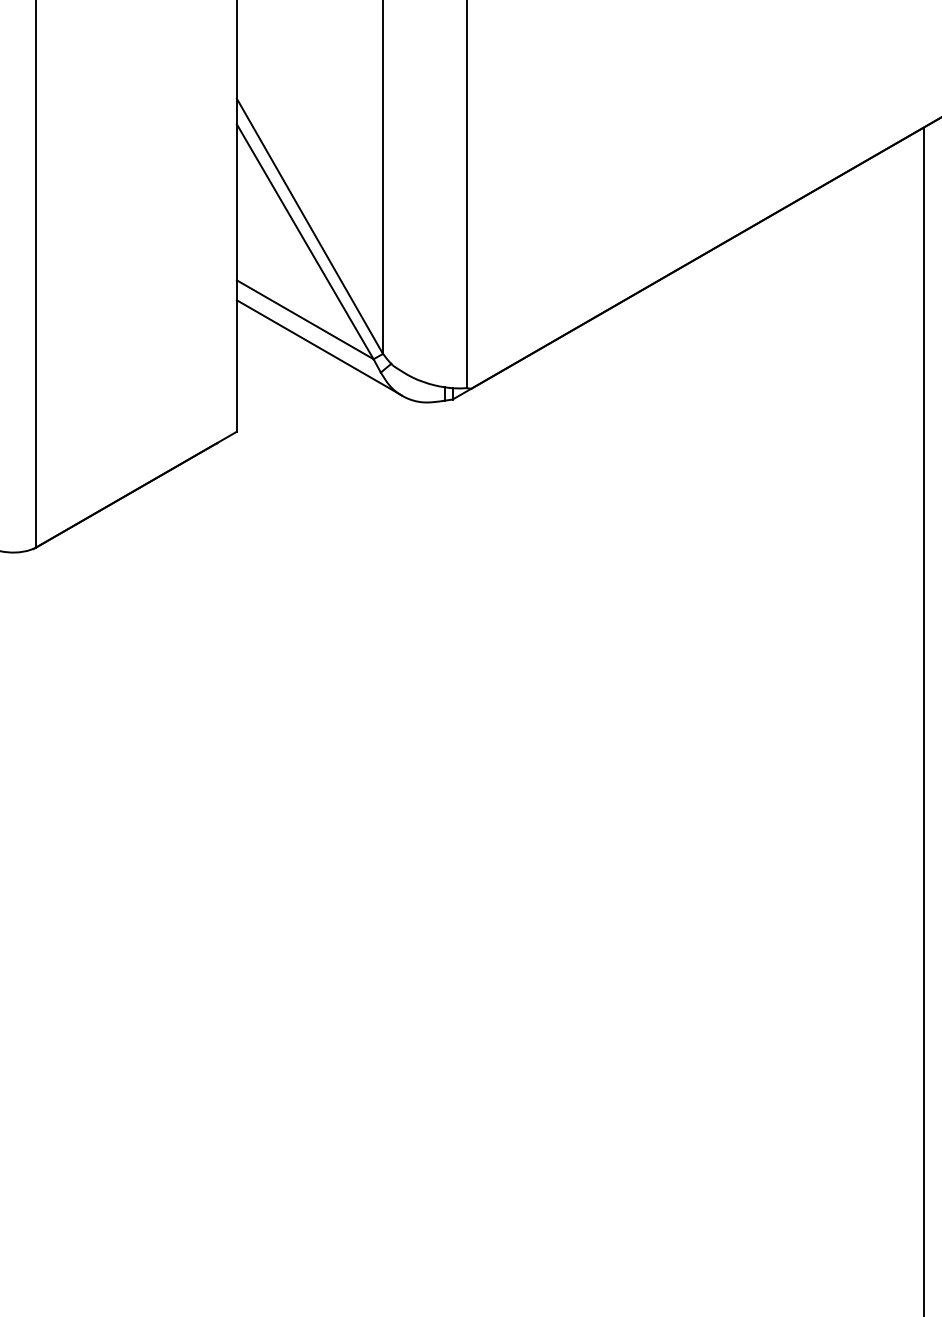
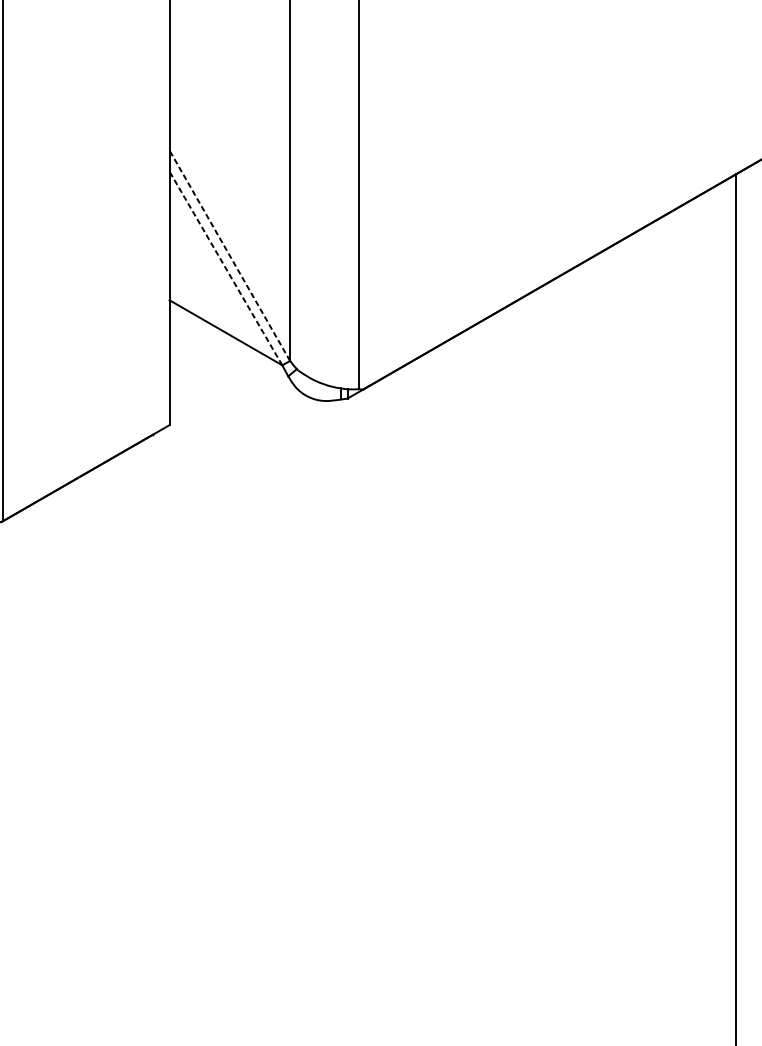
line: (309, 225) -> (229, 254), solid -> dashed
line: (305, 241) -> (226, 268), solid -> dashed
line: (319, 347) -> (237, 355), removed

